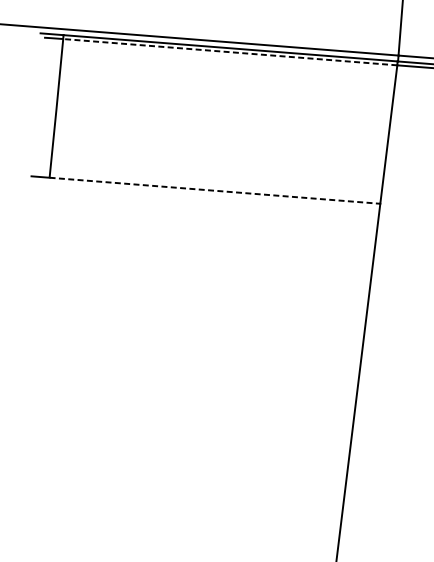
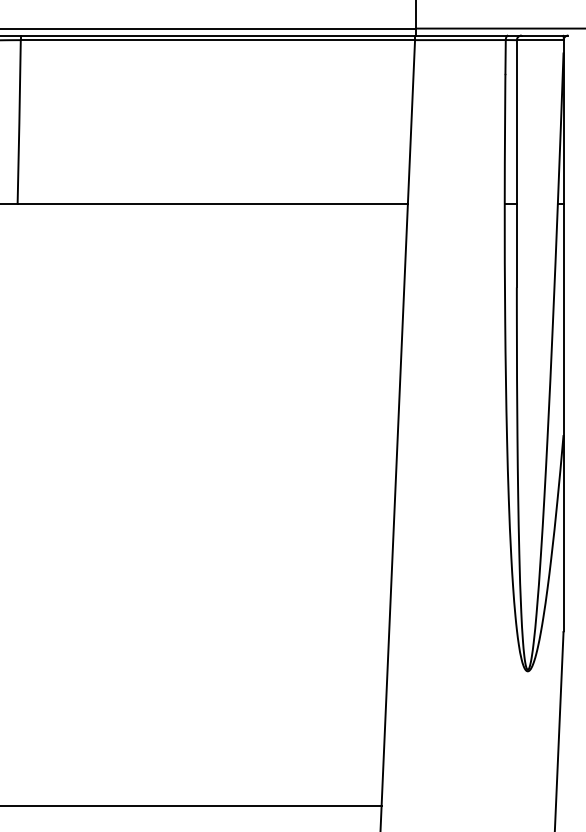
line: (229, 52) -> (217, 40), dashed -> solid
line: (215, 191) -> (213, 204), dashed -> solid

